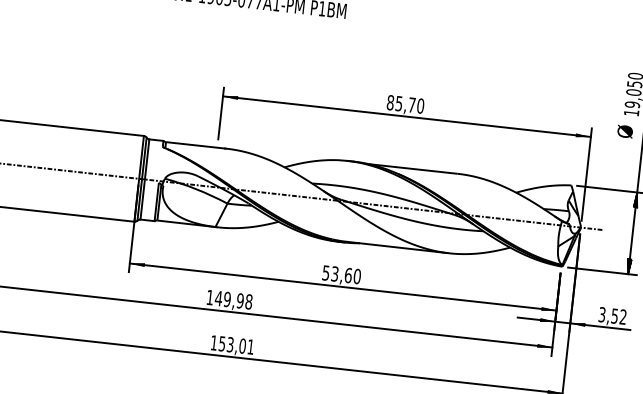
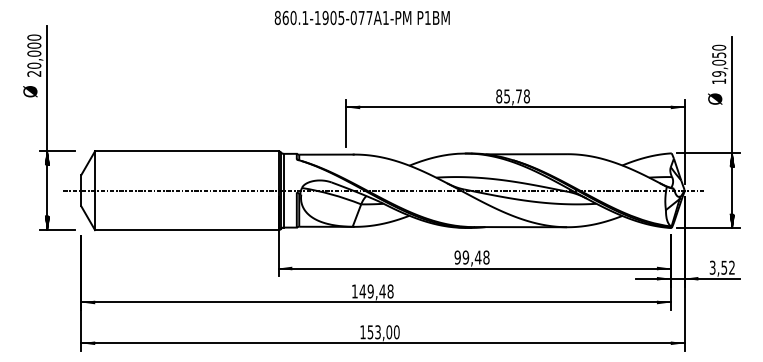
text: (420, 106) -> (526, 96), 85,70 -> 85,78
text: (341, 274) -> (471, 257), 53,60 -> 99,48
text: (240, 300) -> (382, 291), 149,98 -> 149,48
text: (250, 347) -> (396, 332), 153,01 -> 153,00

